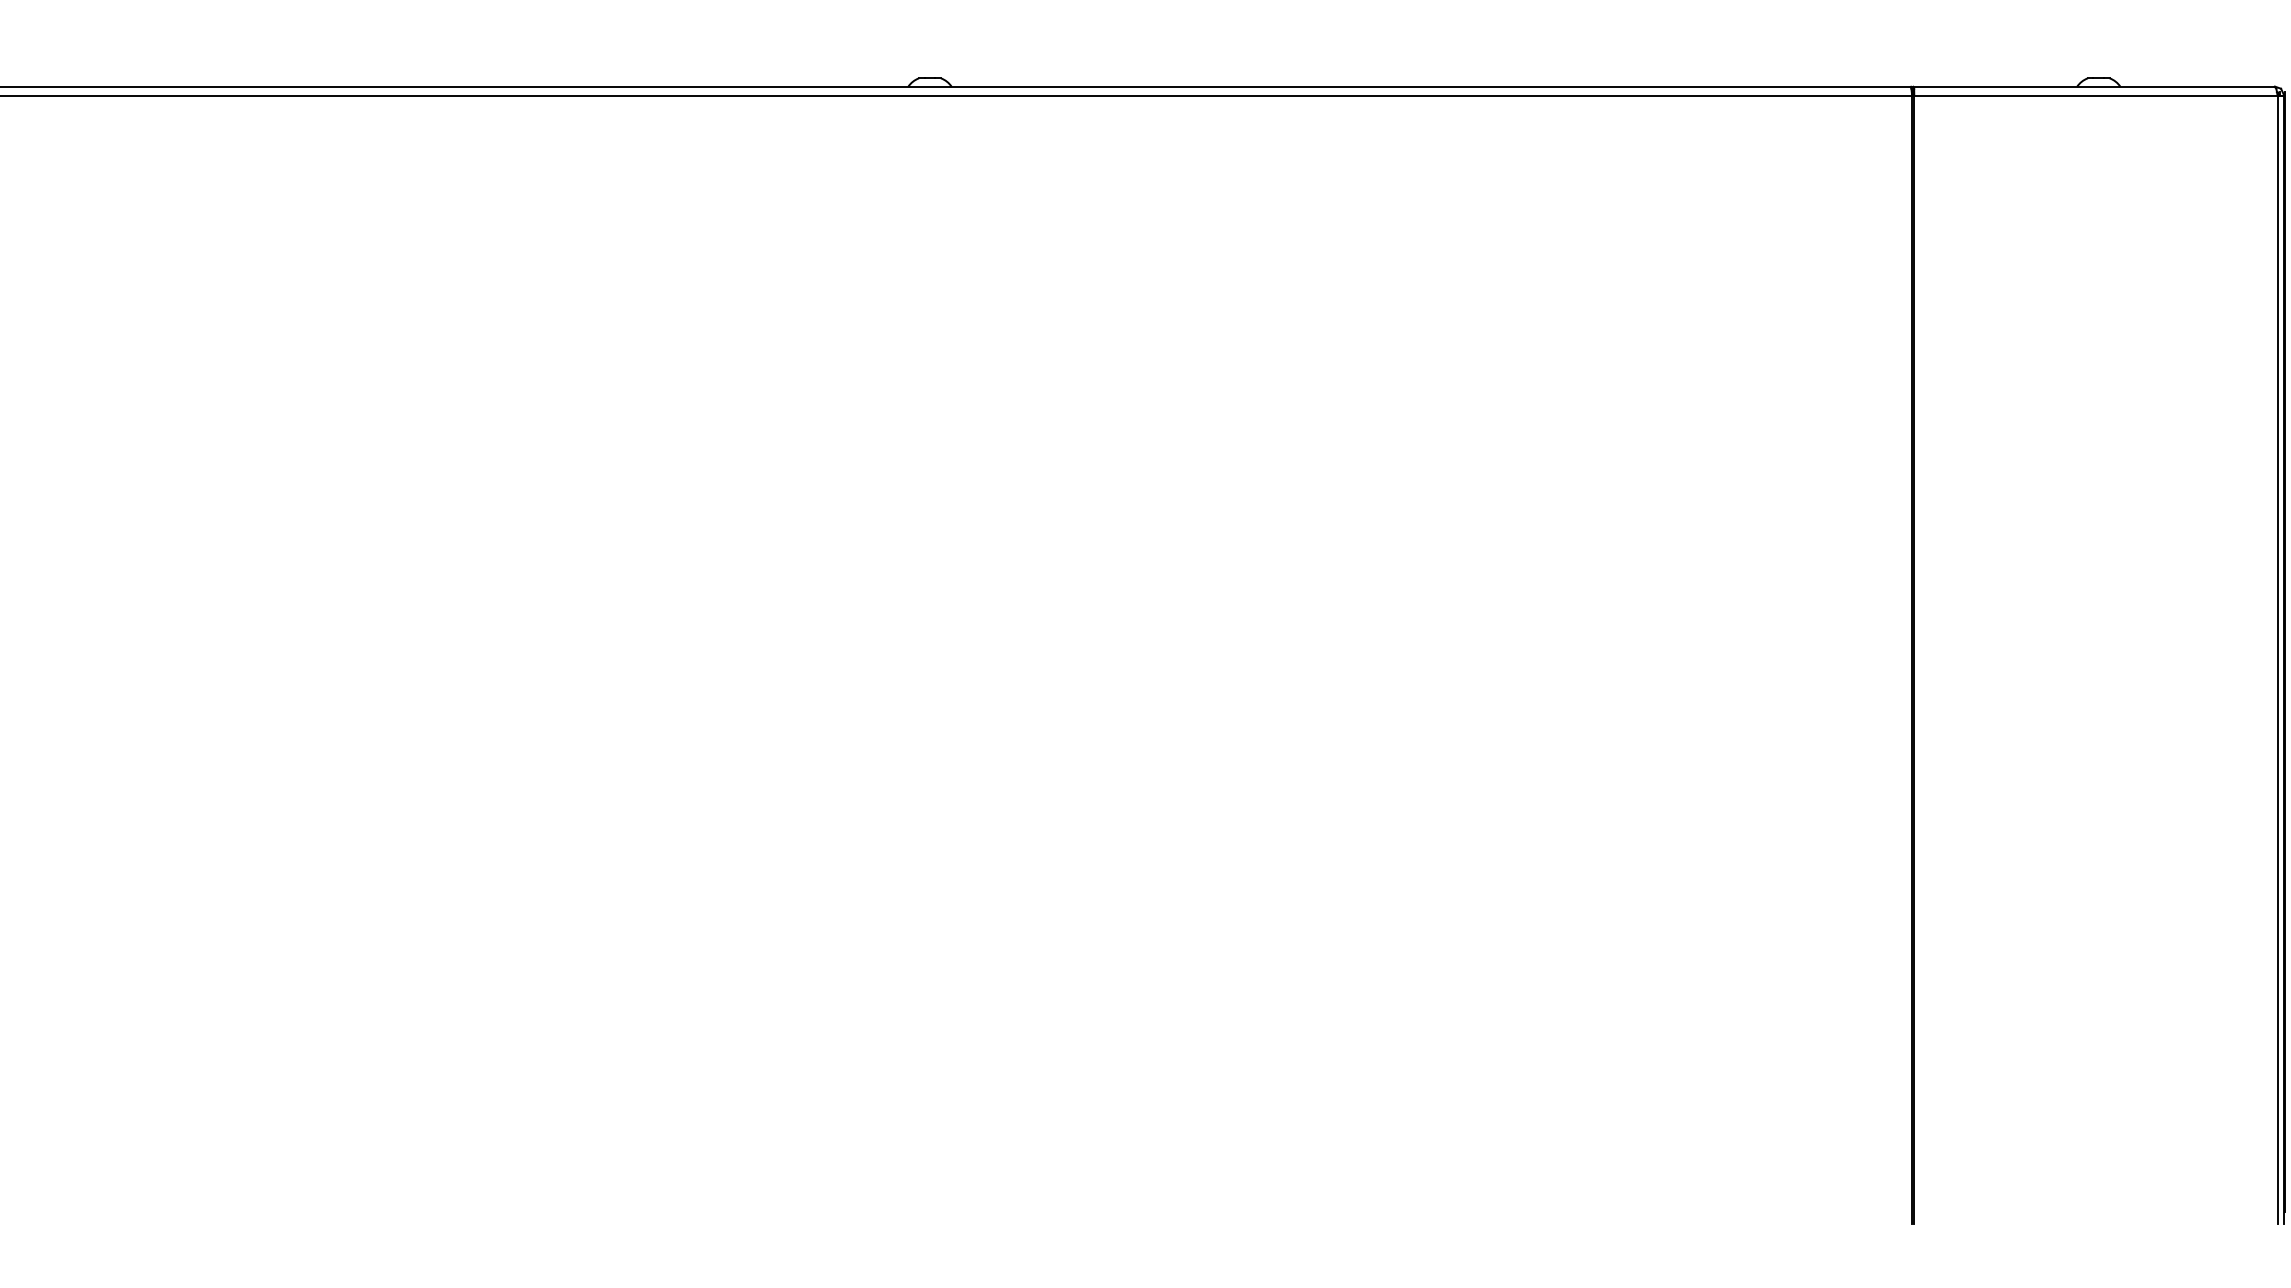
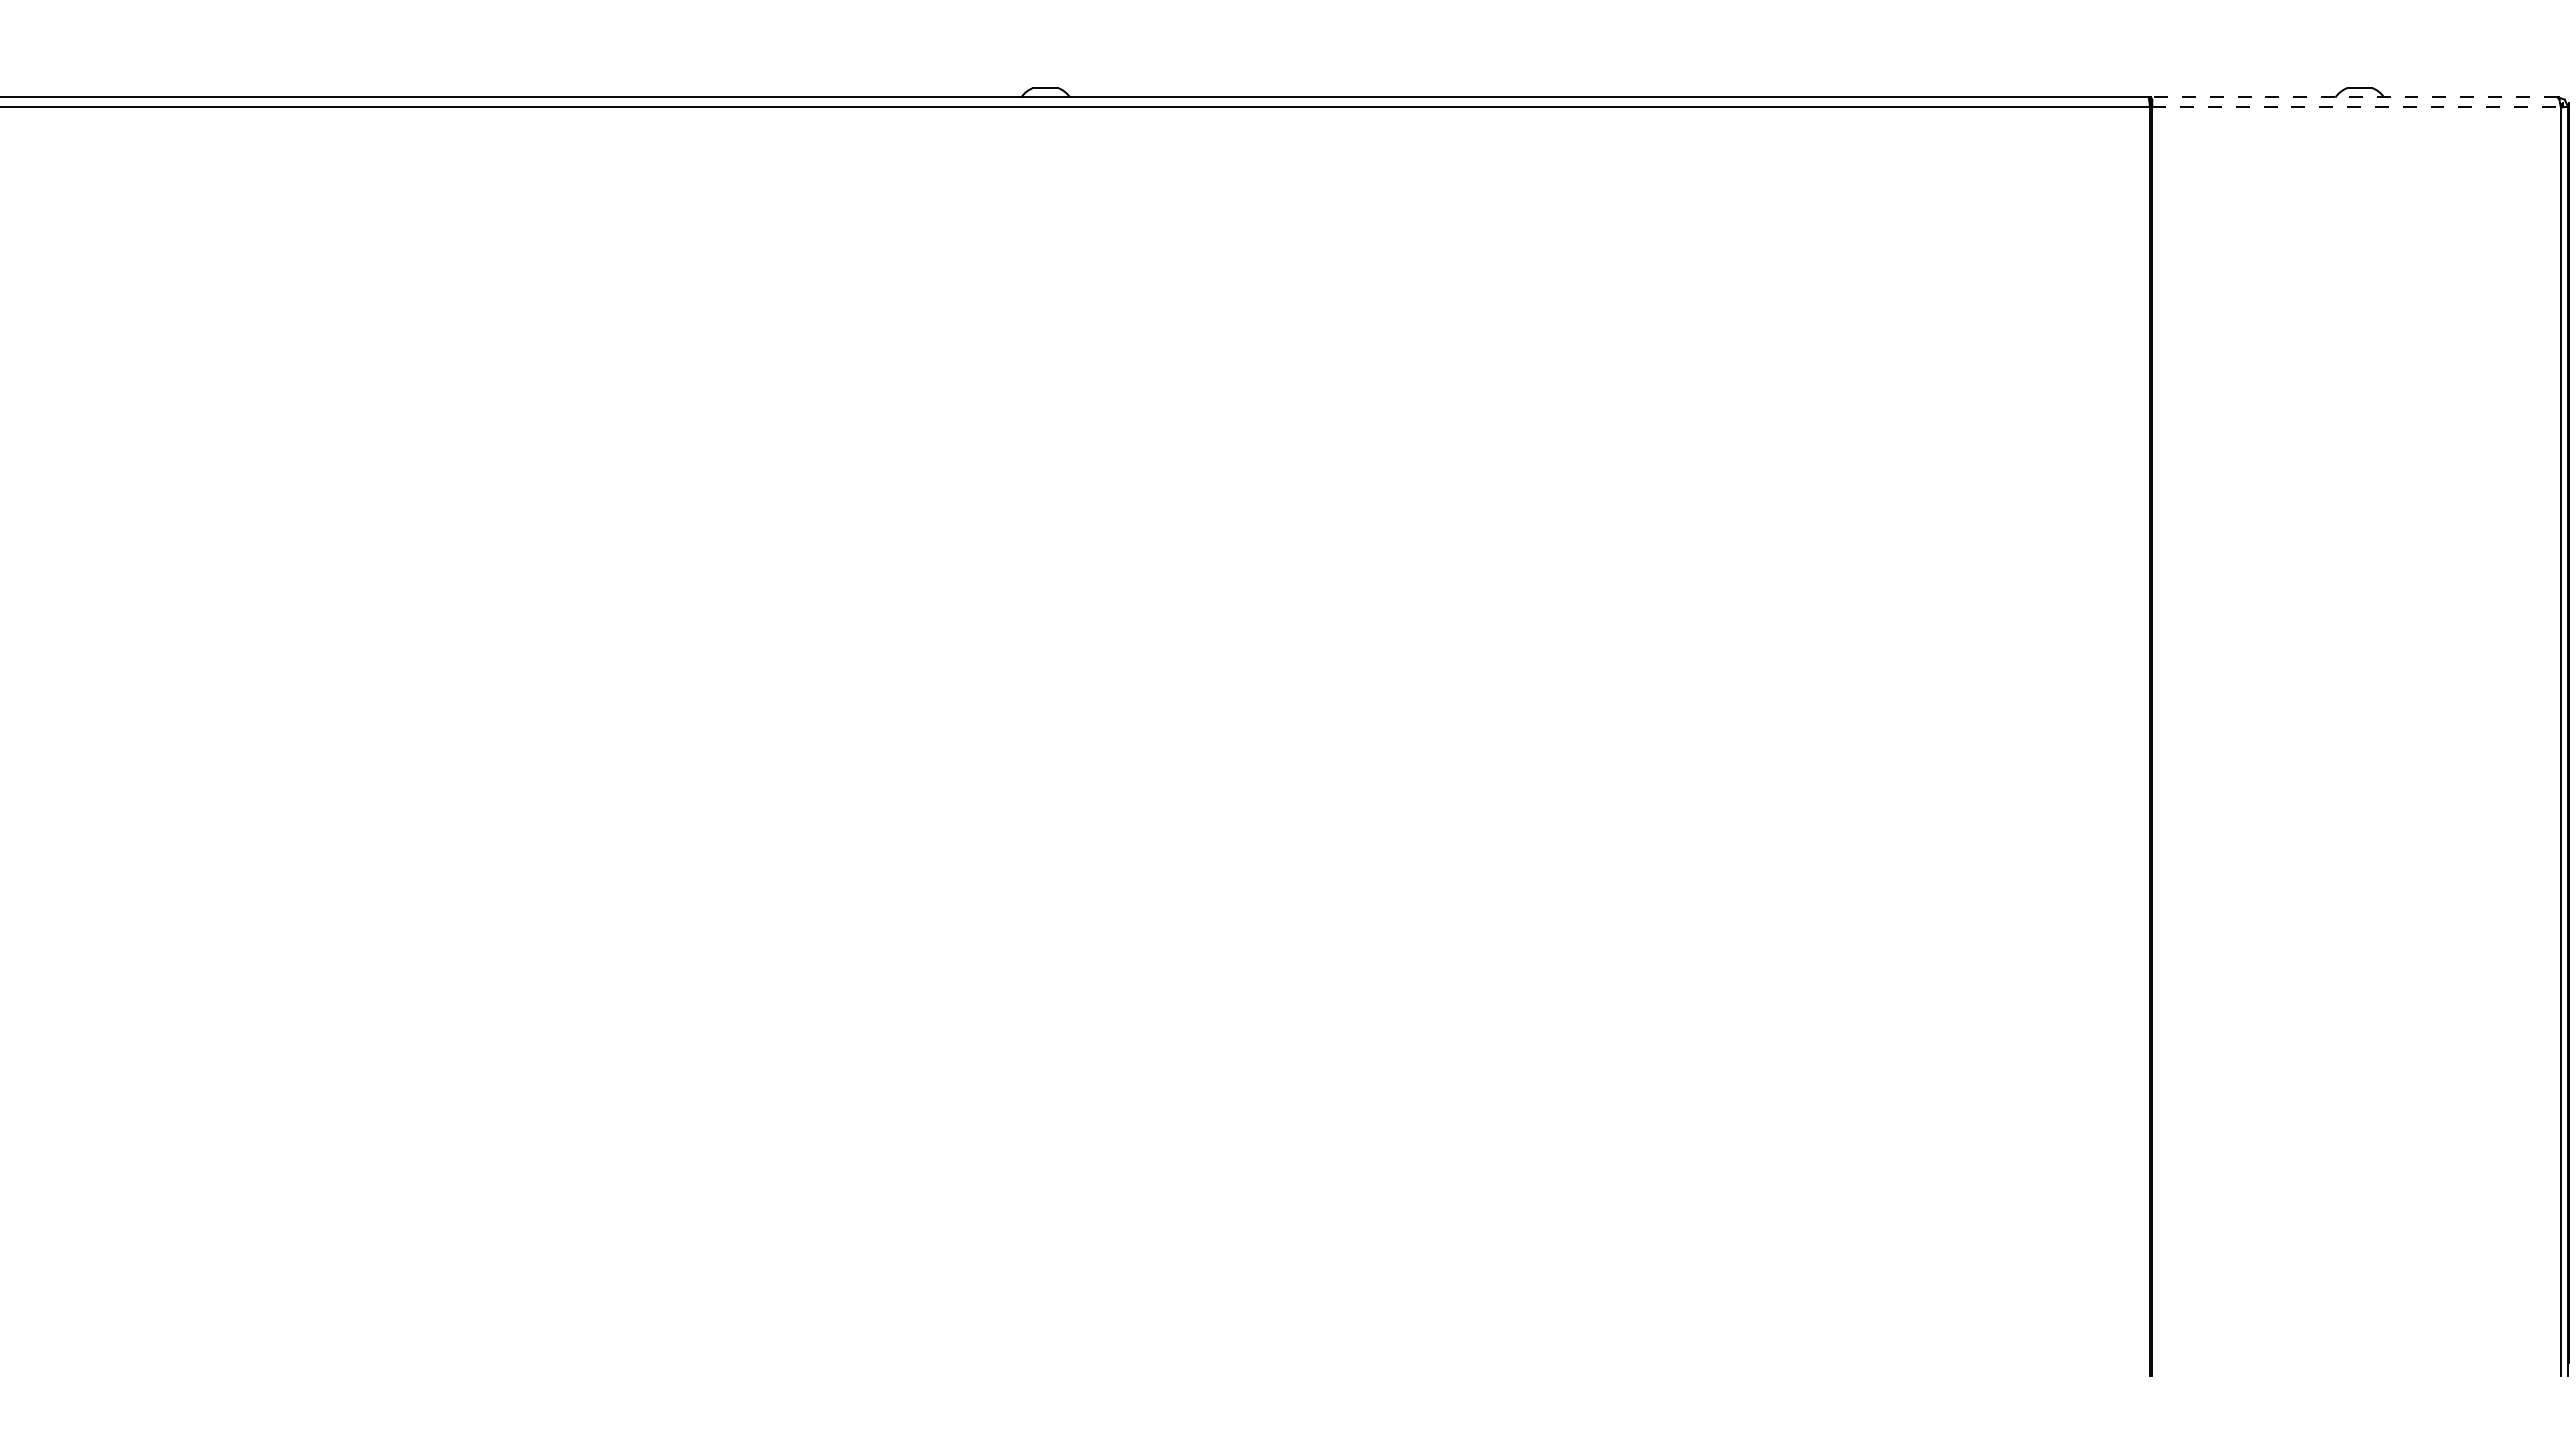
line: (2093, 86) -> (2353, 97), solid -> dashed
line: (2096, 95) -> (2357, 107), solid -> dashed

